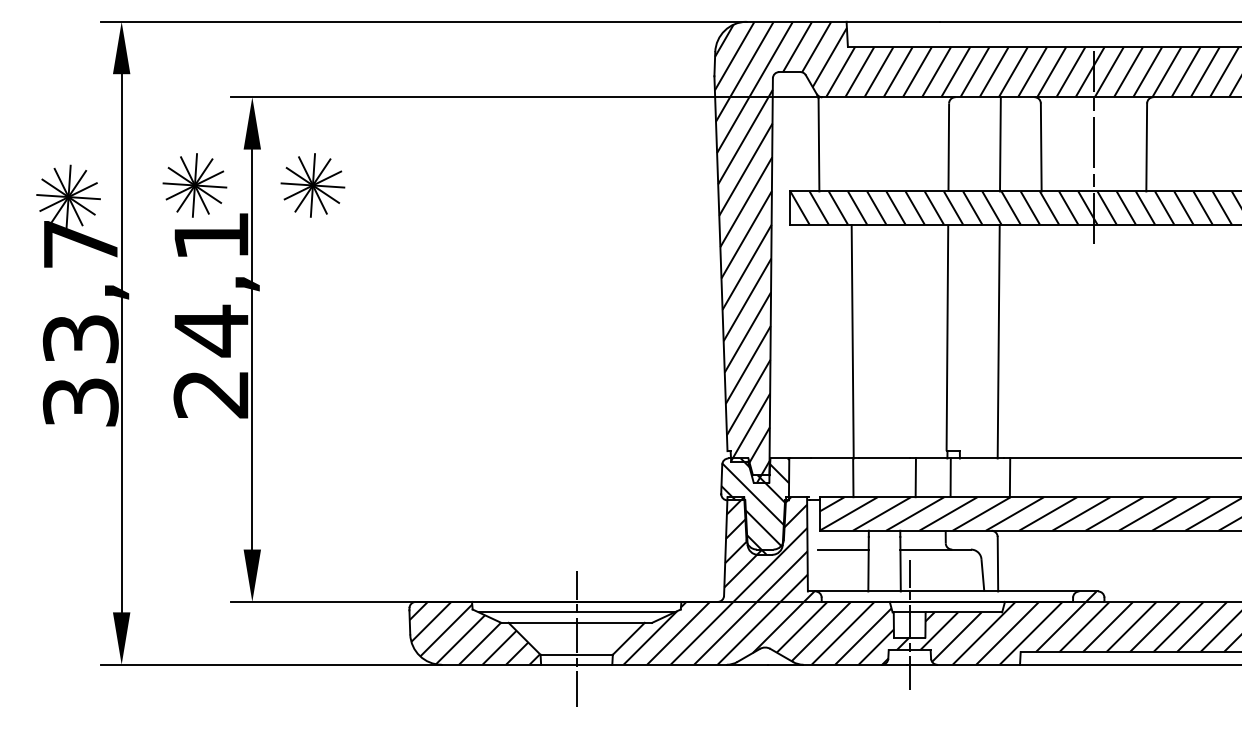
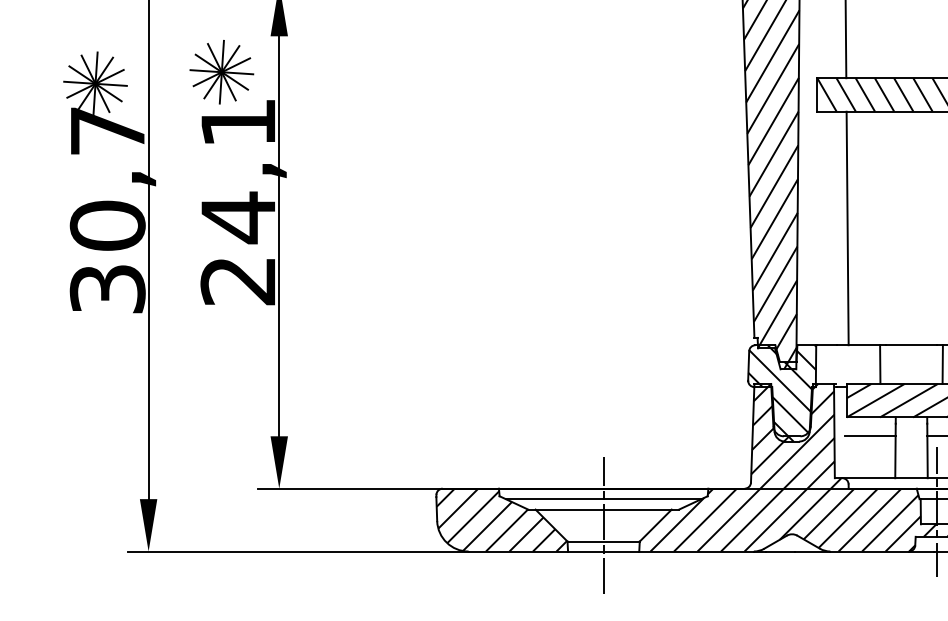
part: (312, 185) -> (339, 72), removed
text: (80, 339) -> (107, 226), 33,7 -> 30,7
line: (852, 341) -> (847, 228), moved

